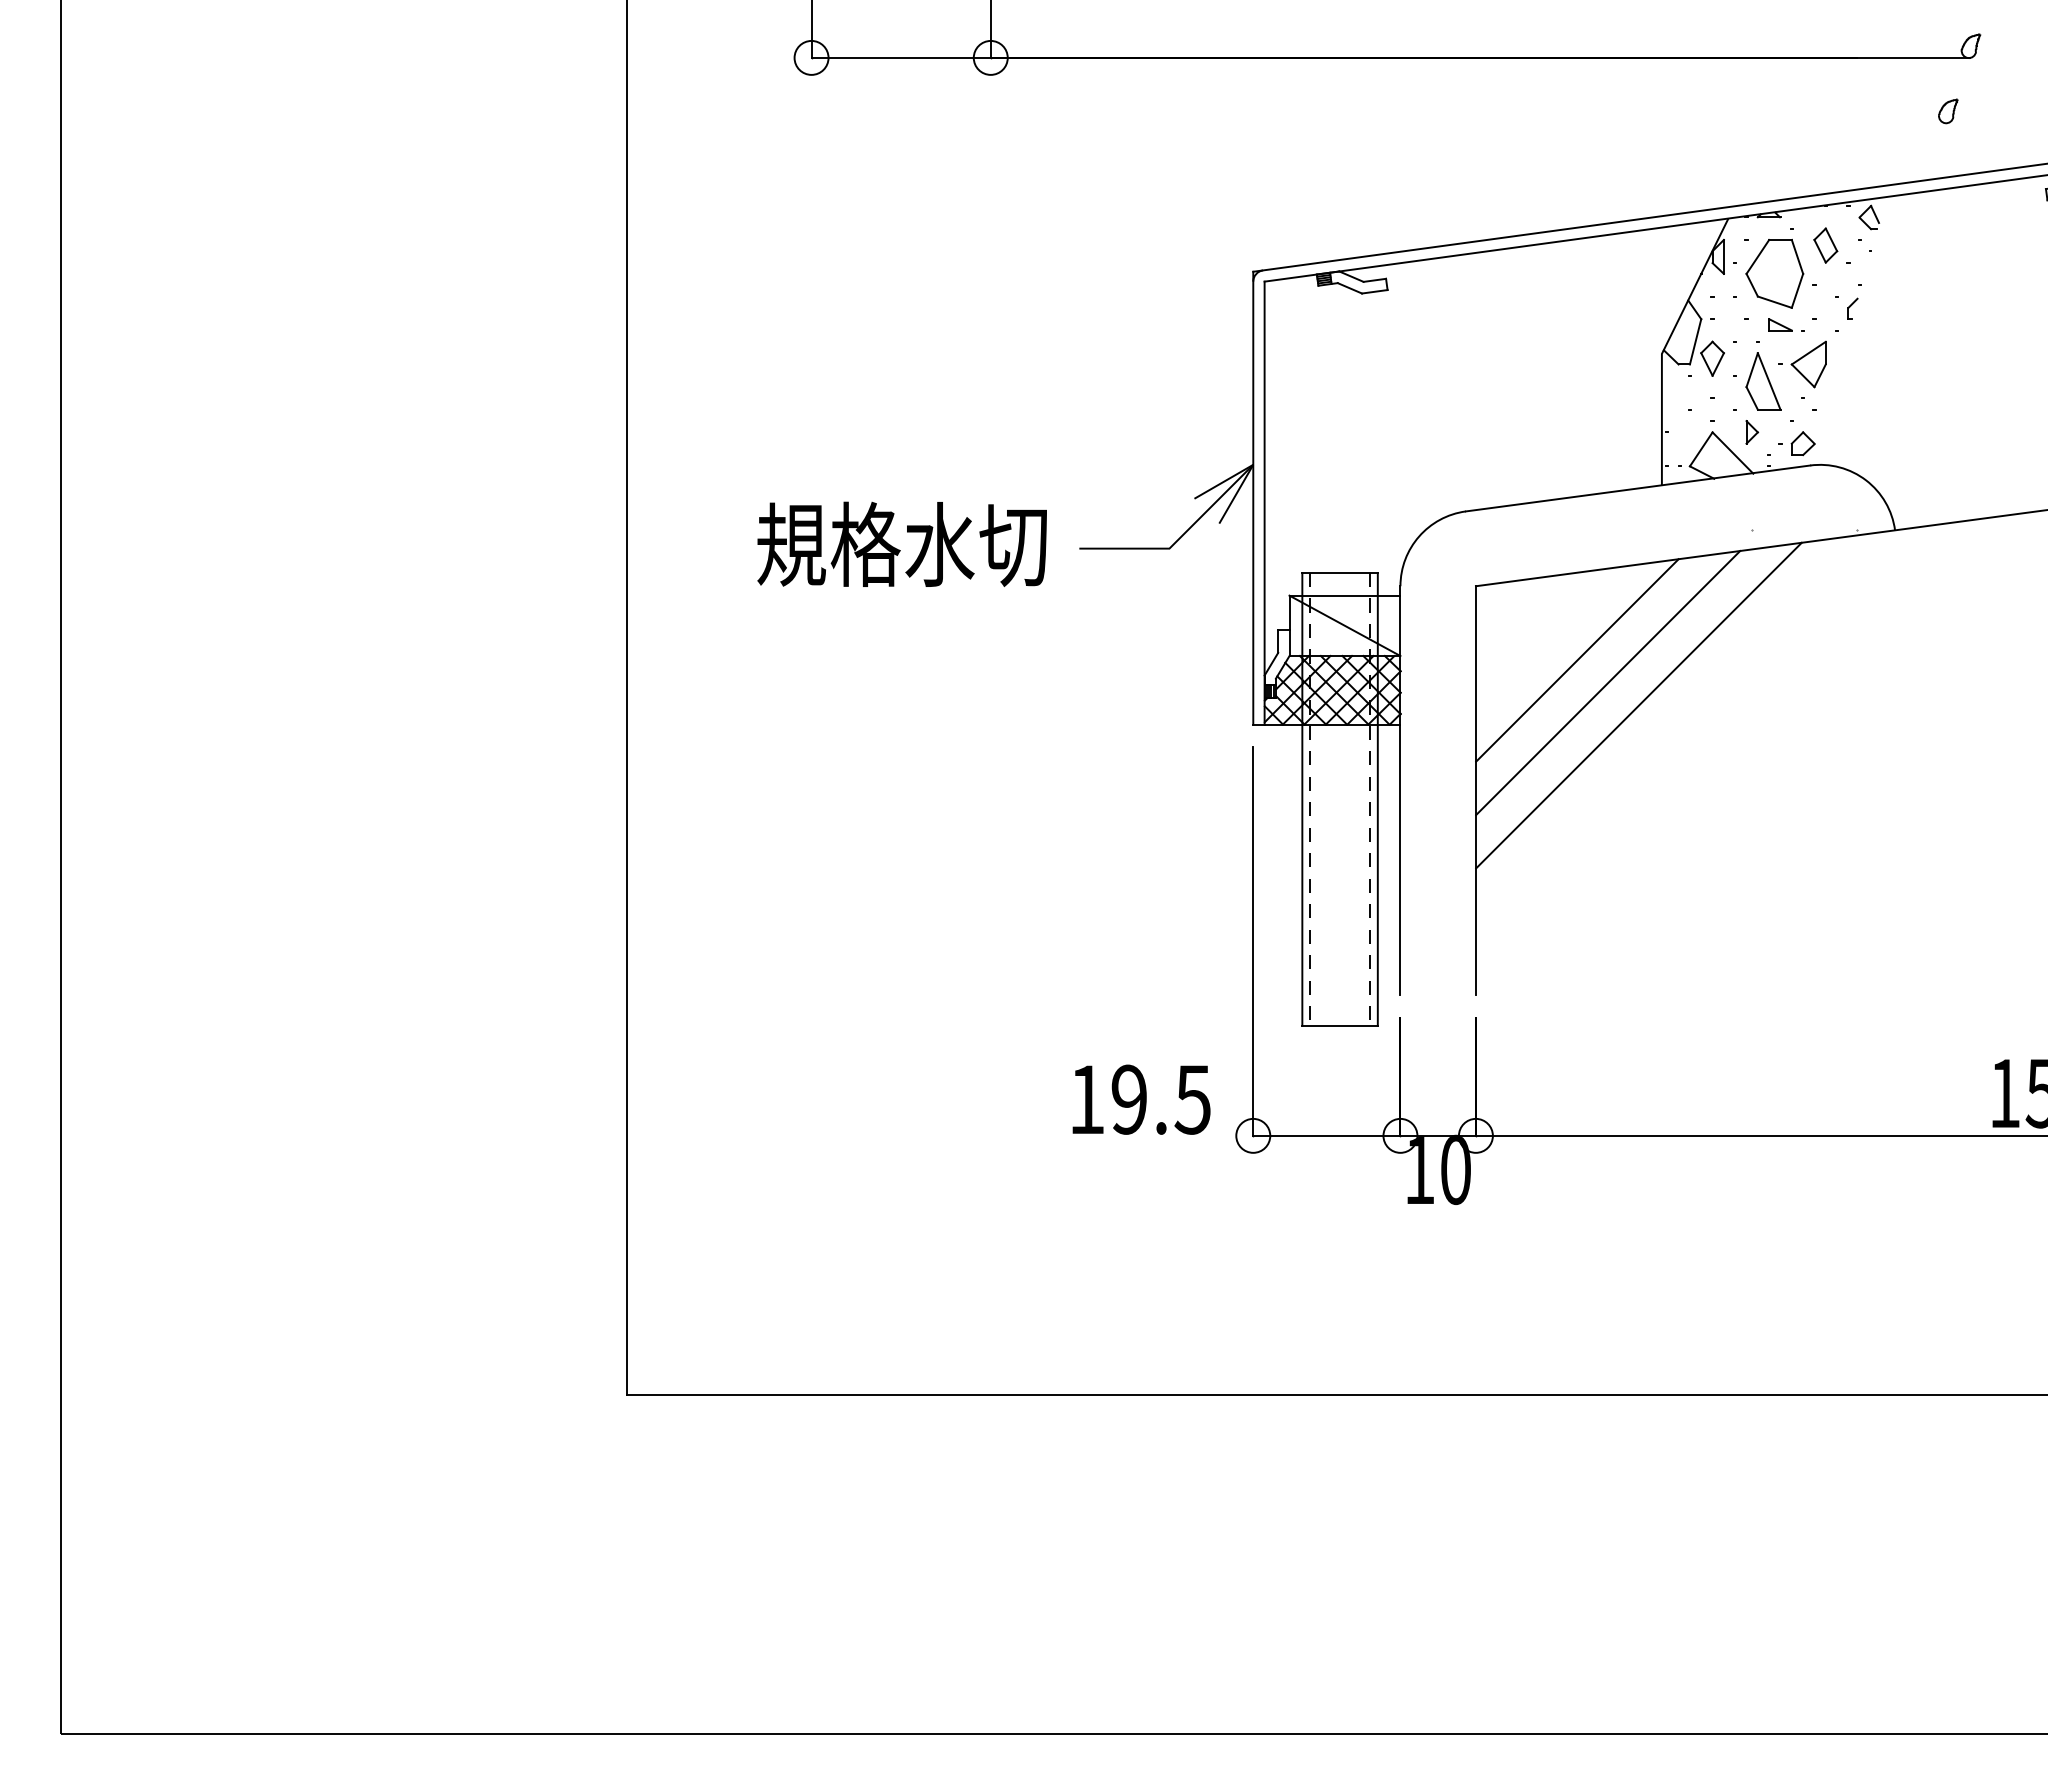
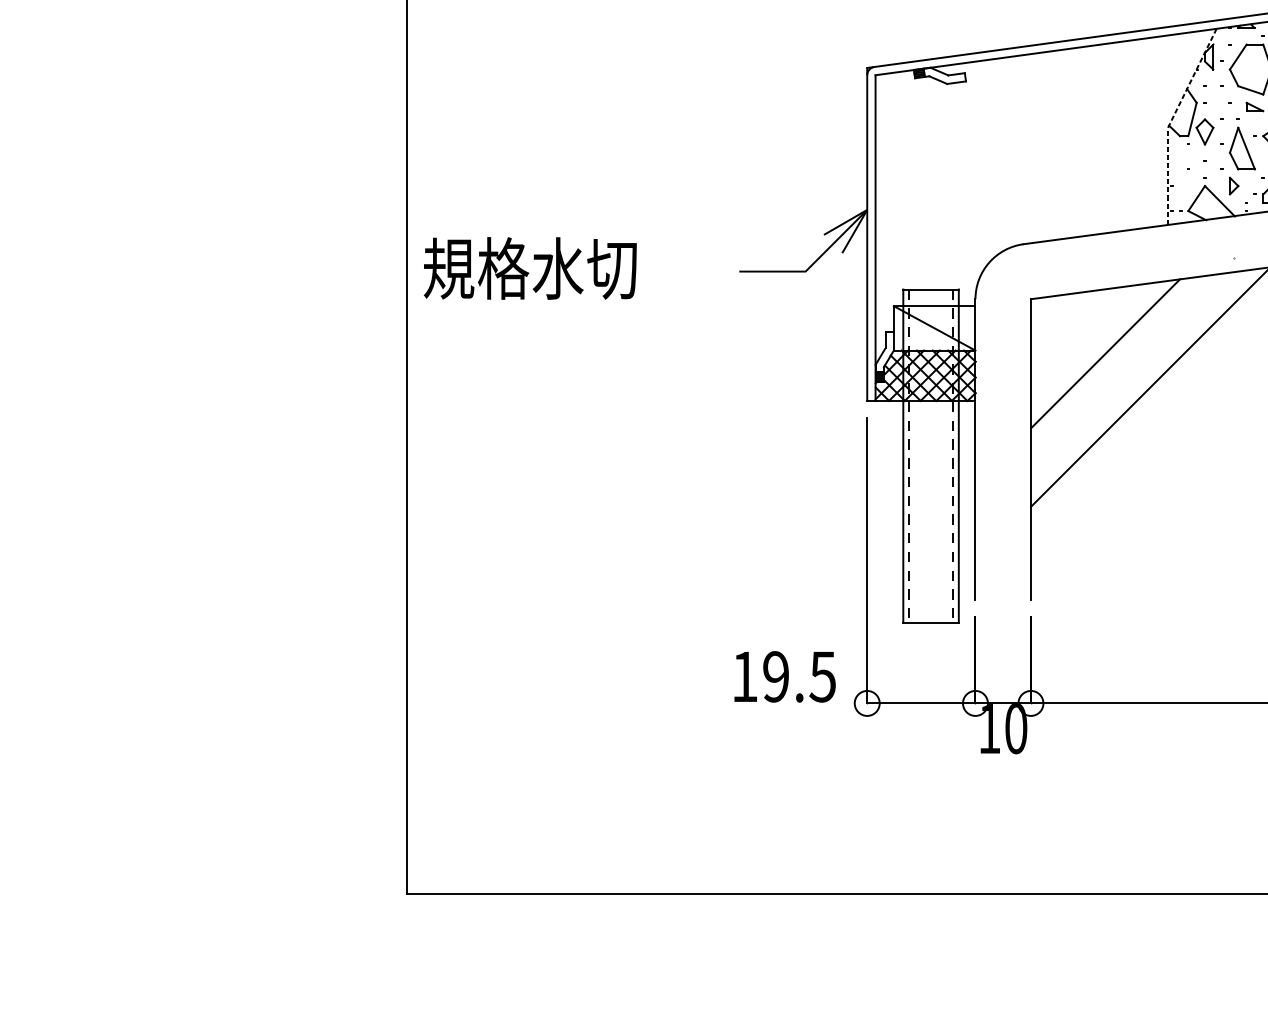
line: (1665, 345) -> (1170, 122), solid -> dashed
text: (901, 543) -> (529, 267), moved
line: (1608, 683) -> (1128, 370), removed

